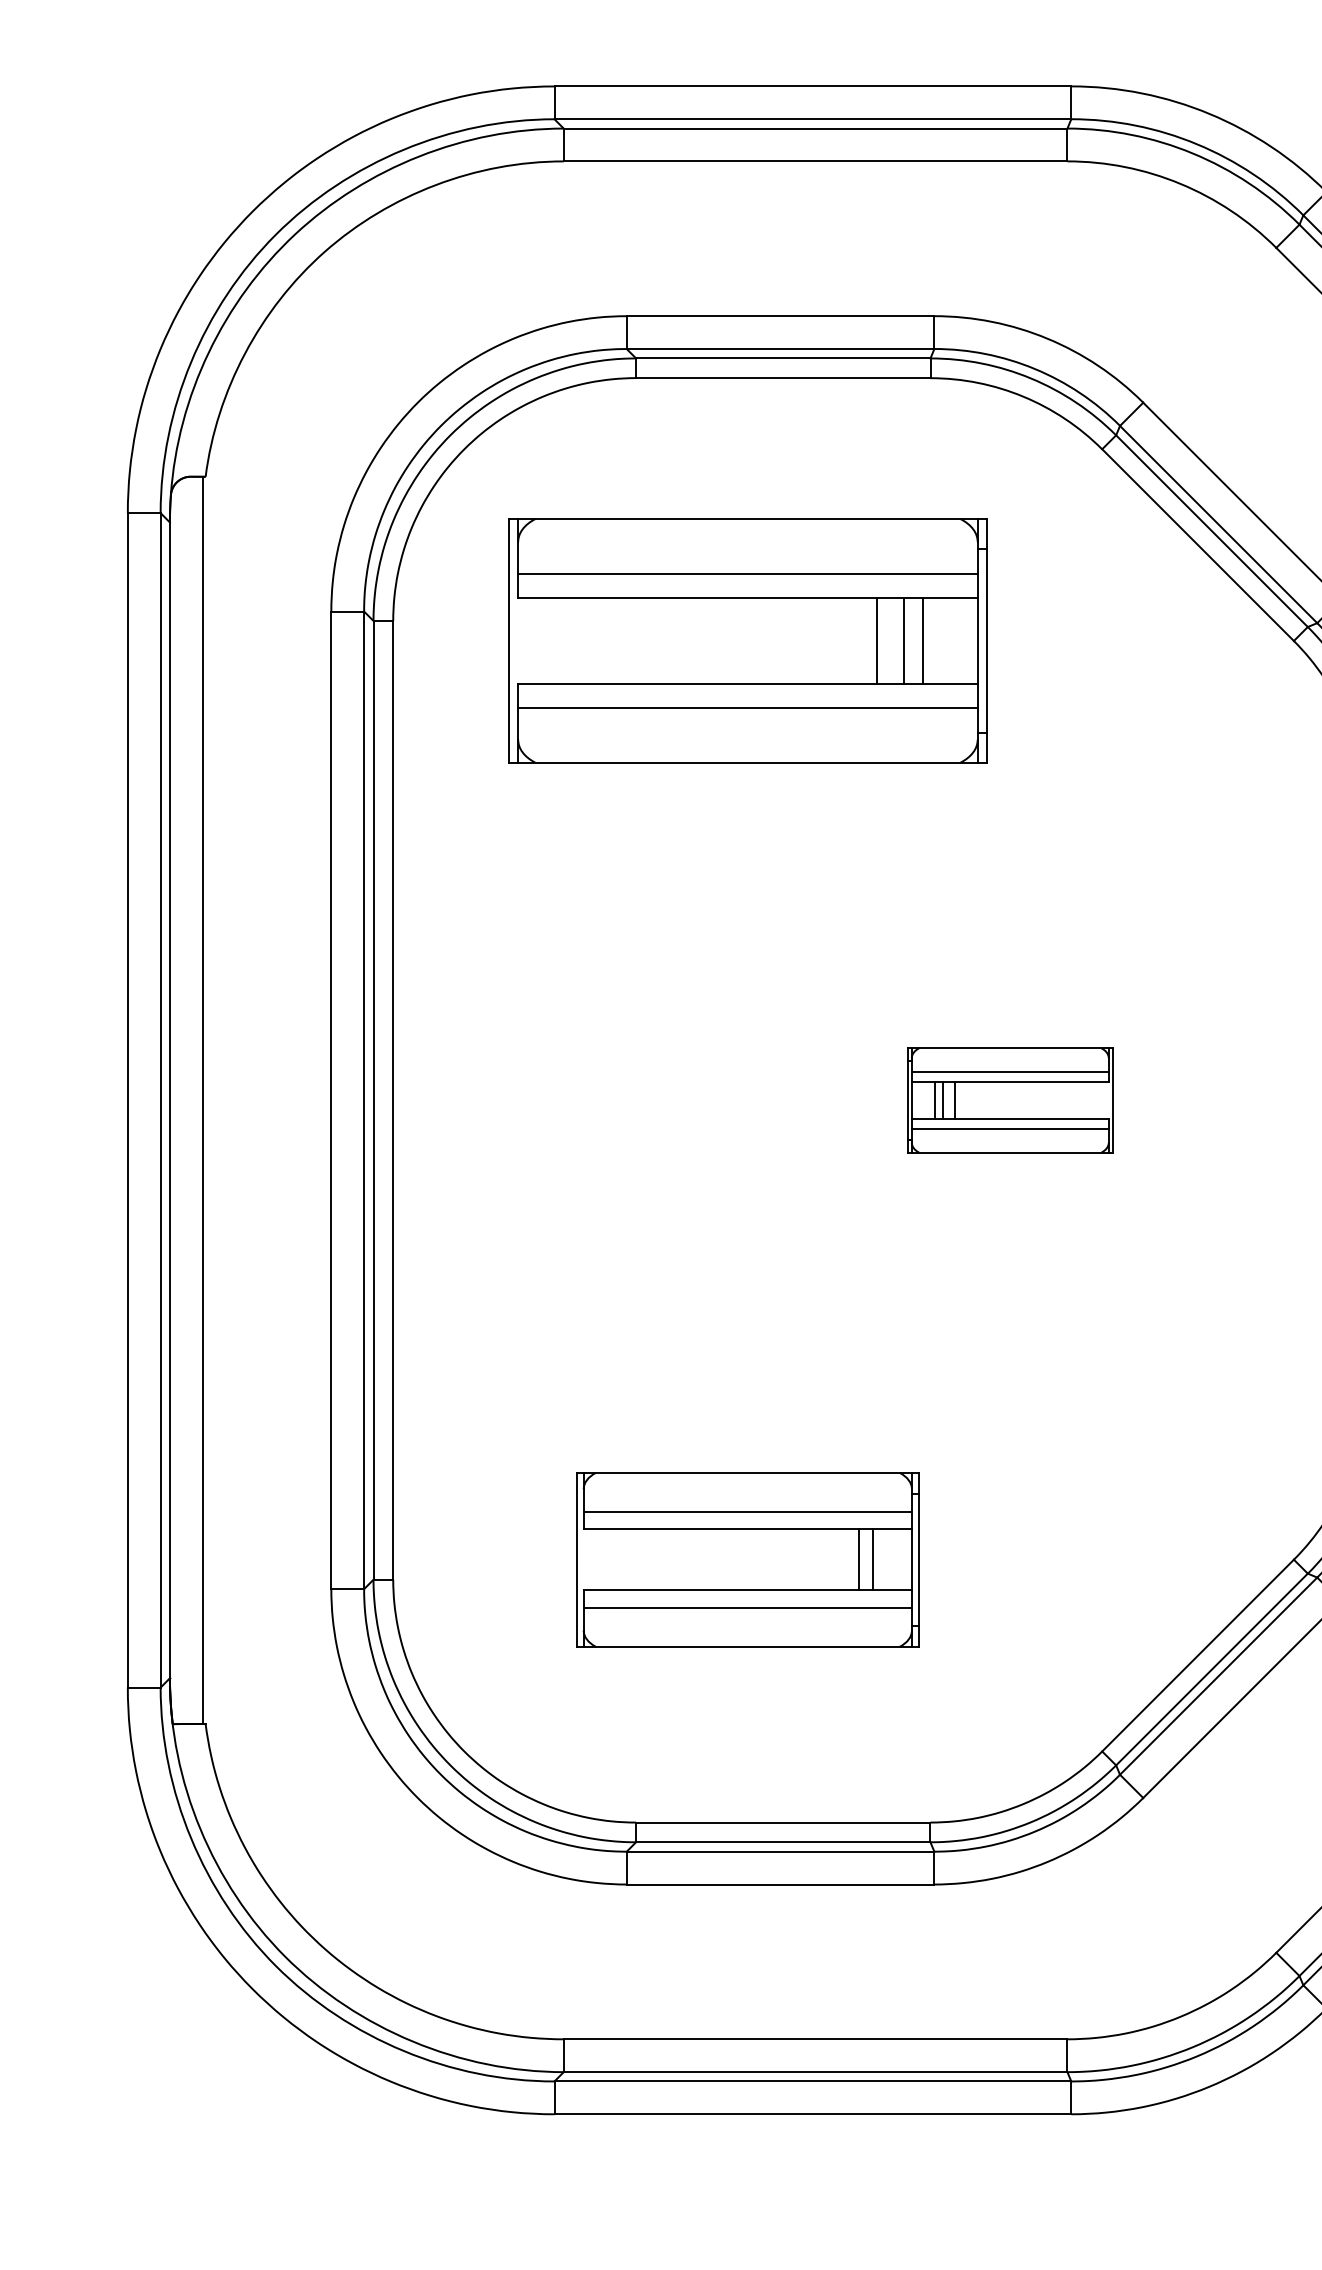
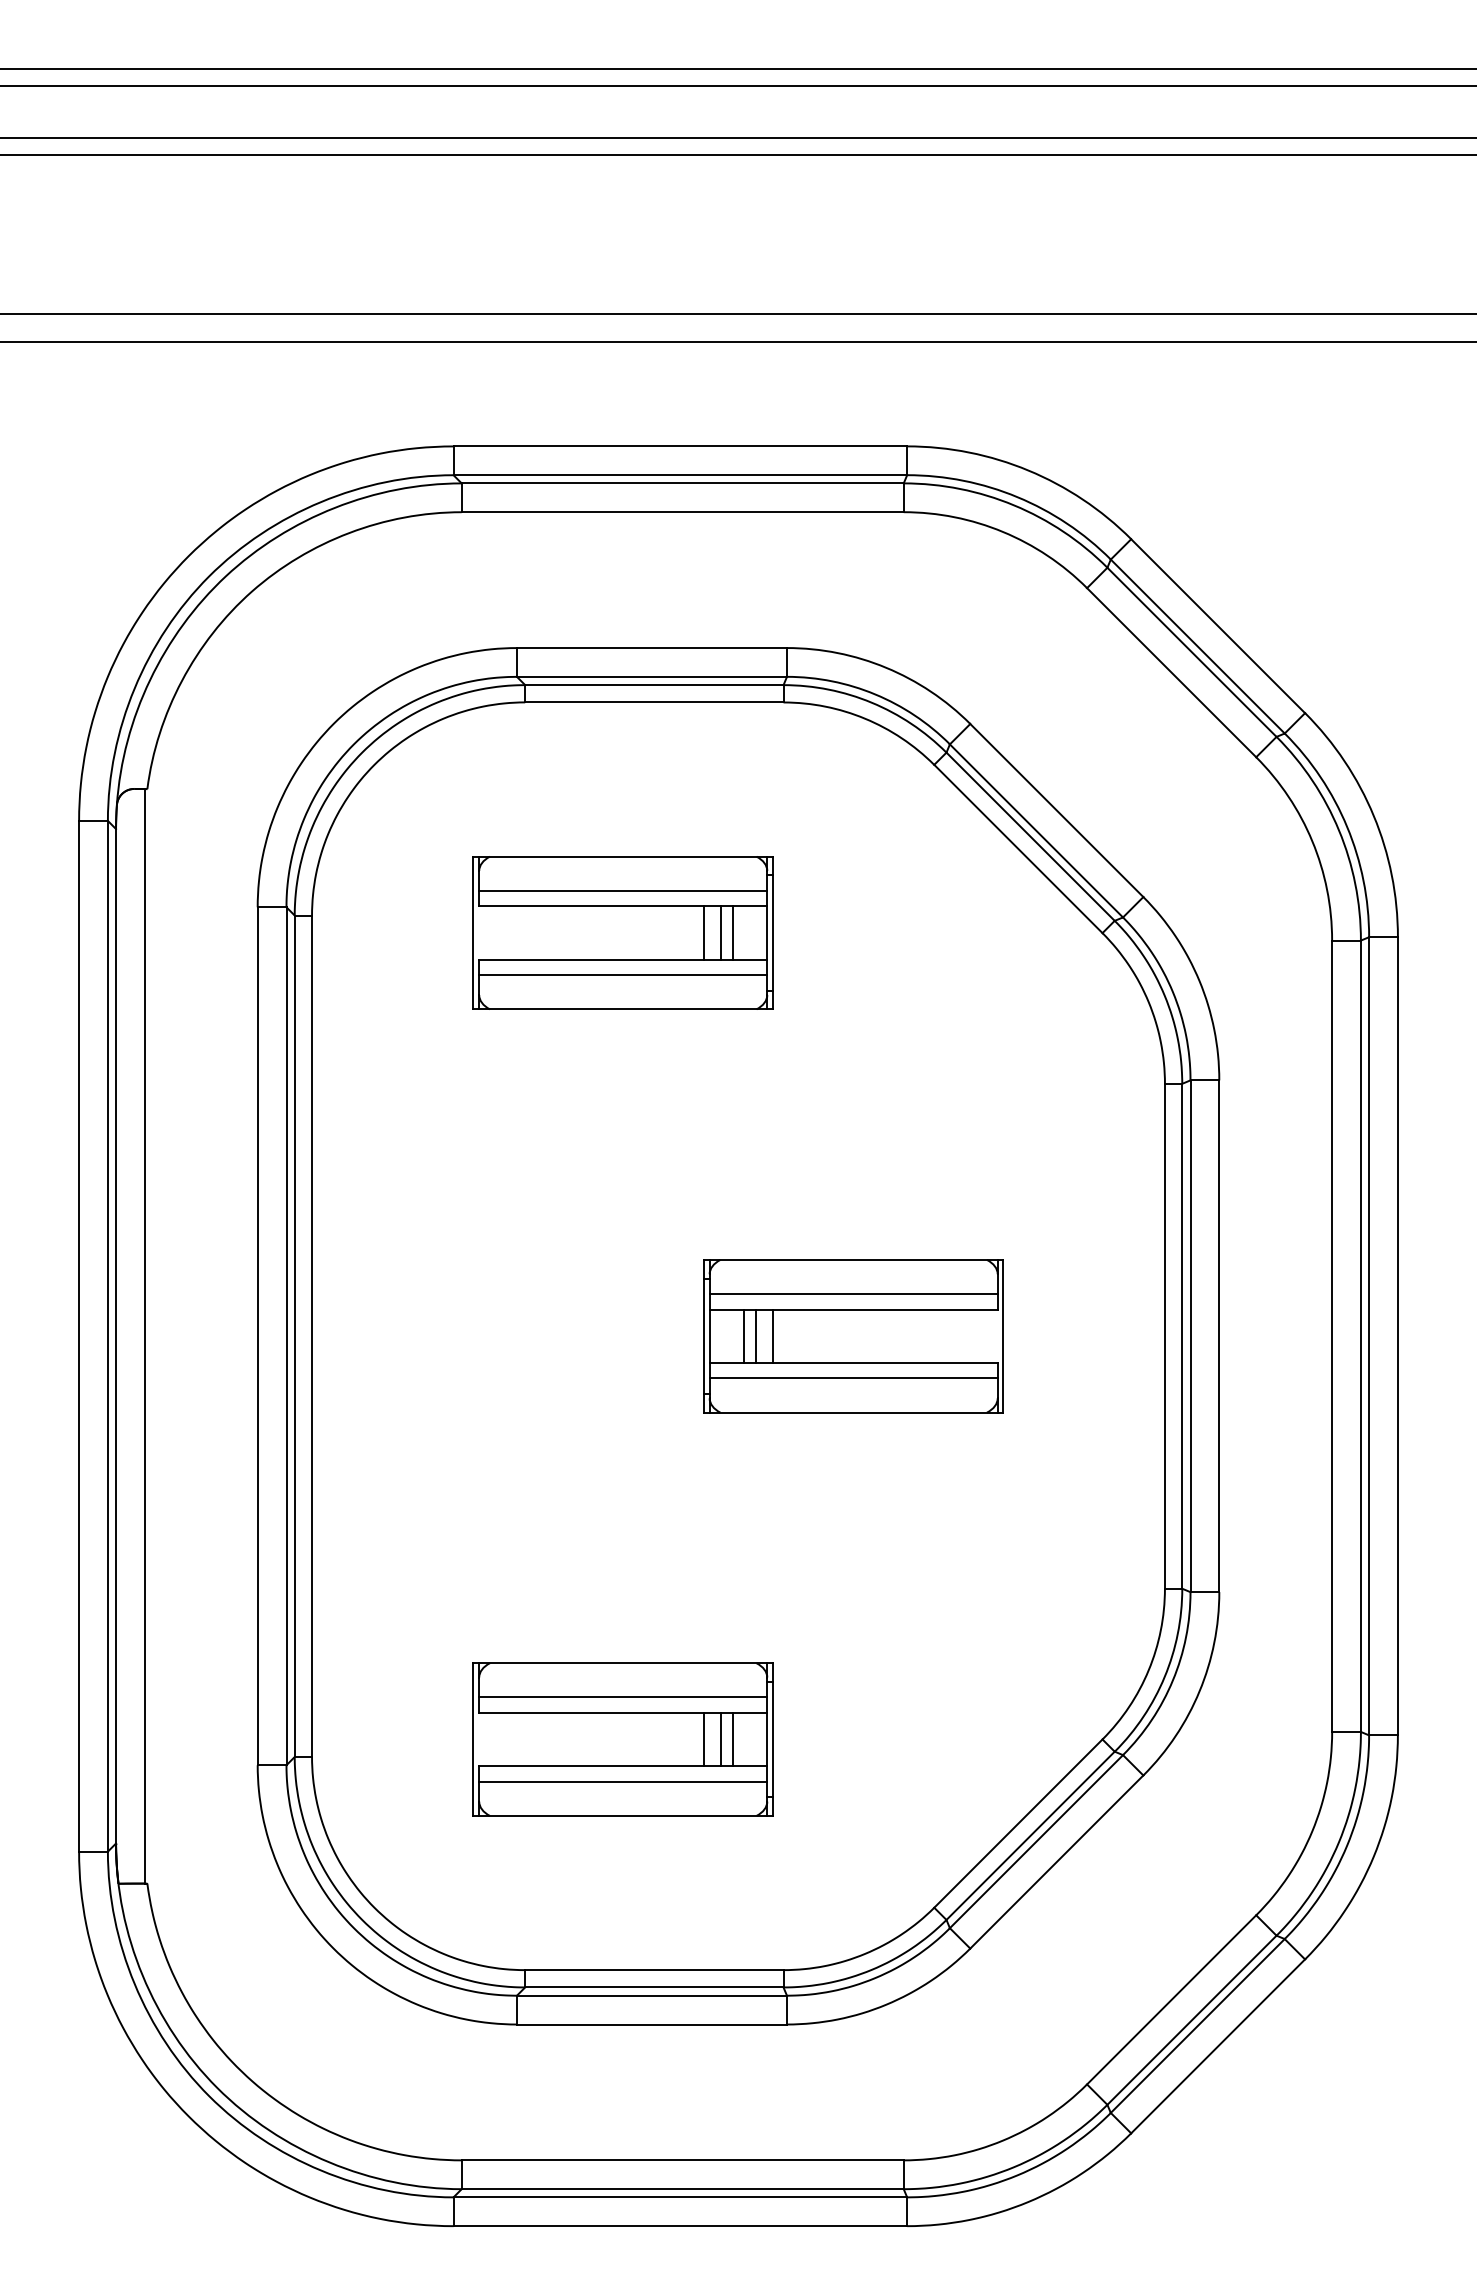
part: (746, 640) -> (622, 932), size x0.71
part: (1010, 1100) -> (853, 1336), size x1.67
line: (839, 1559) -> (703, 1739), added

